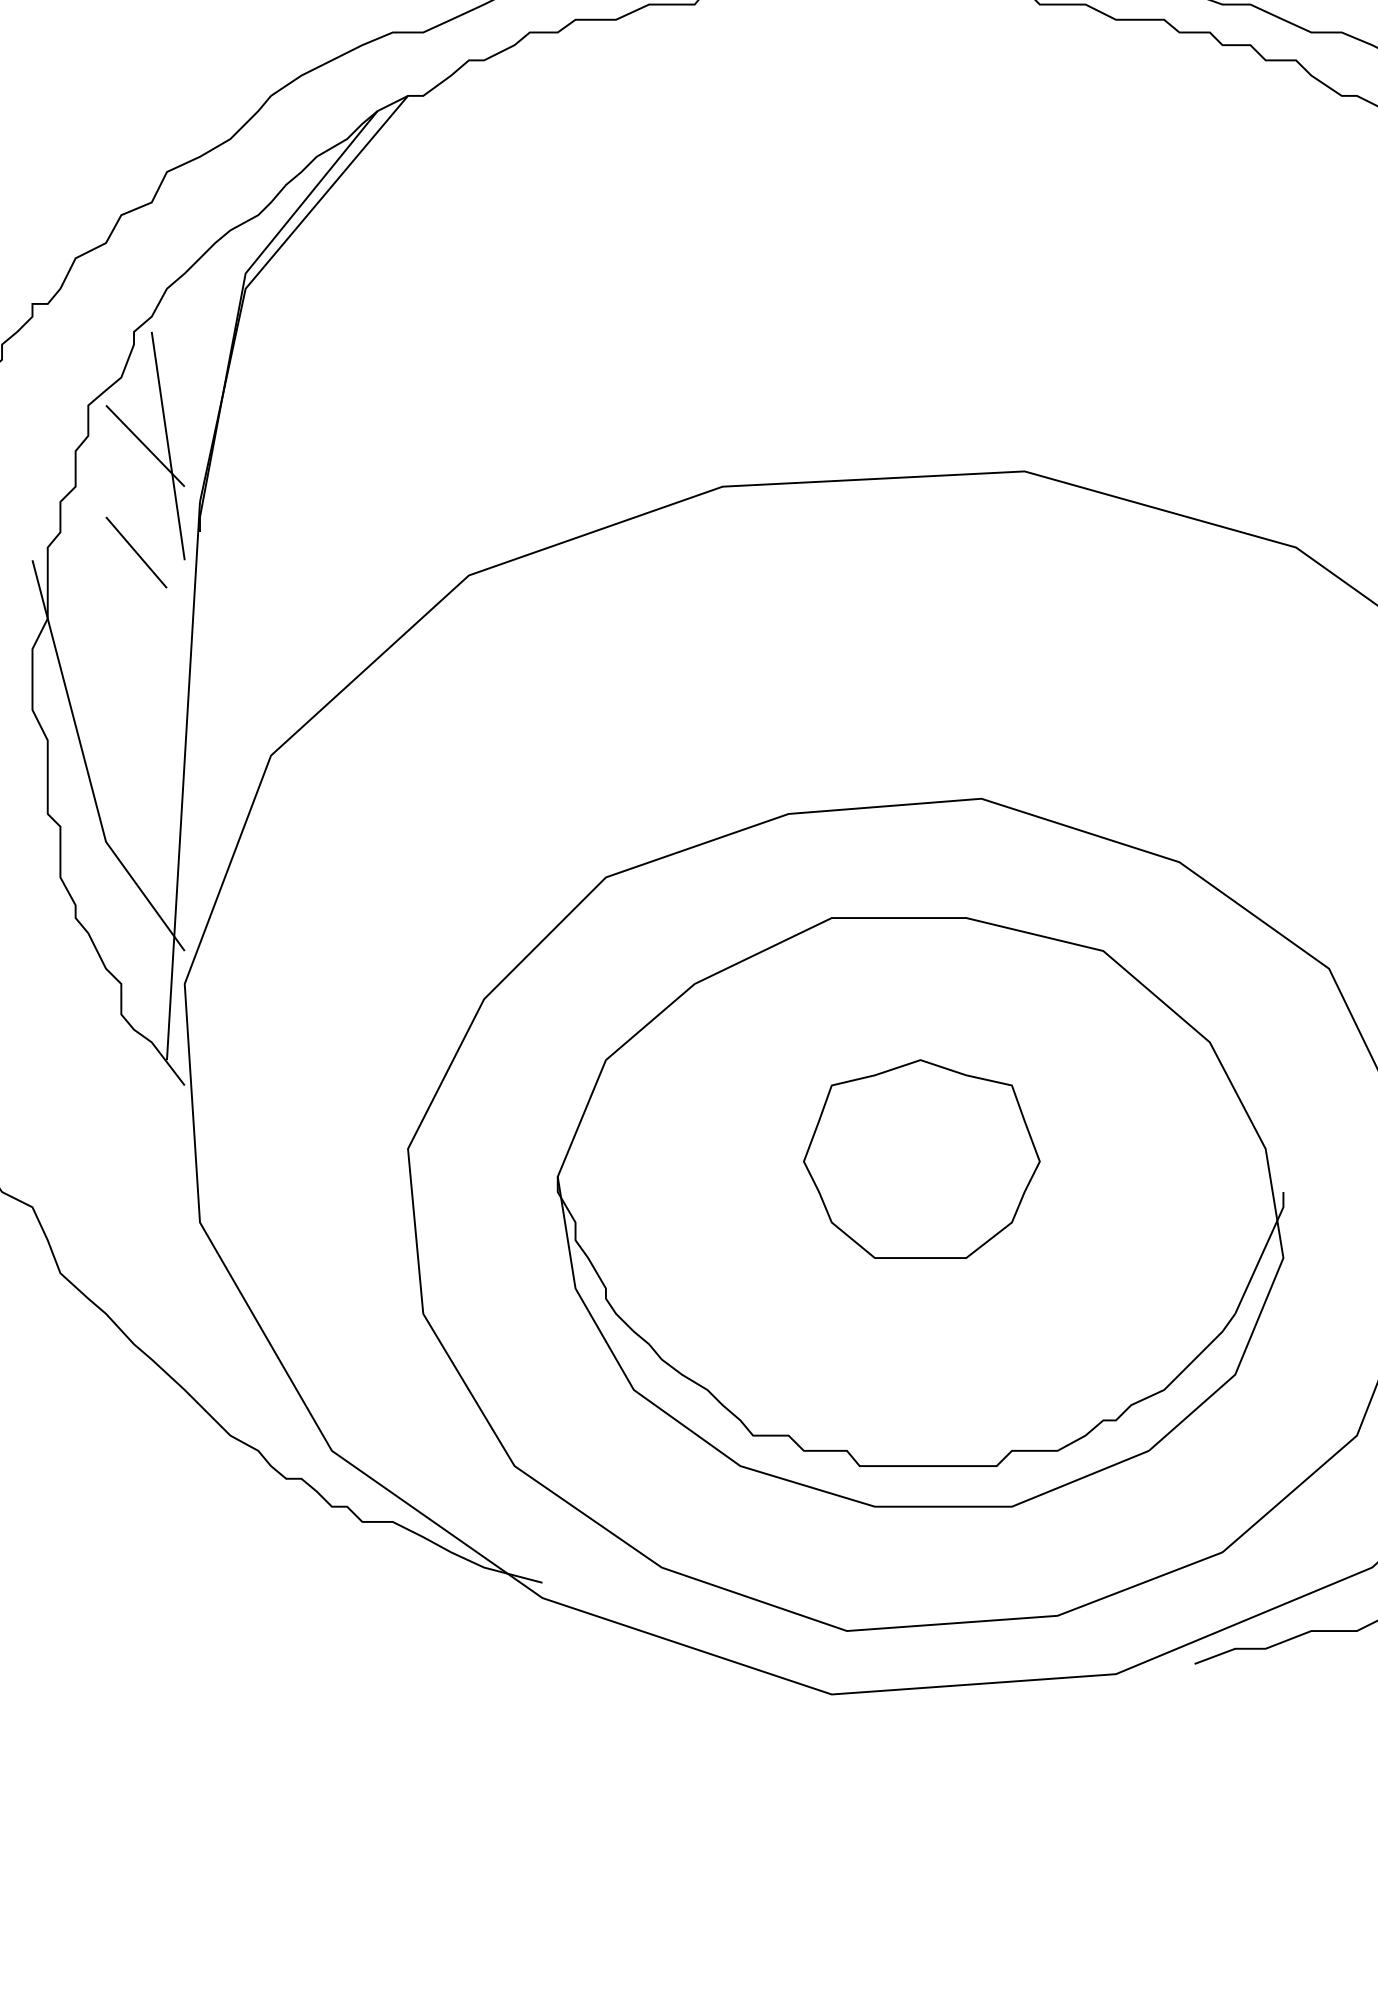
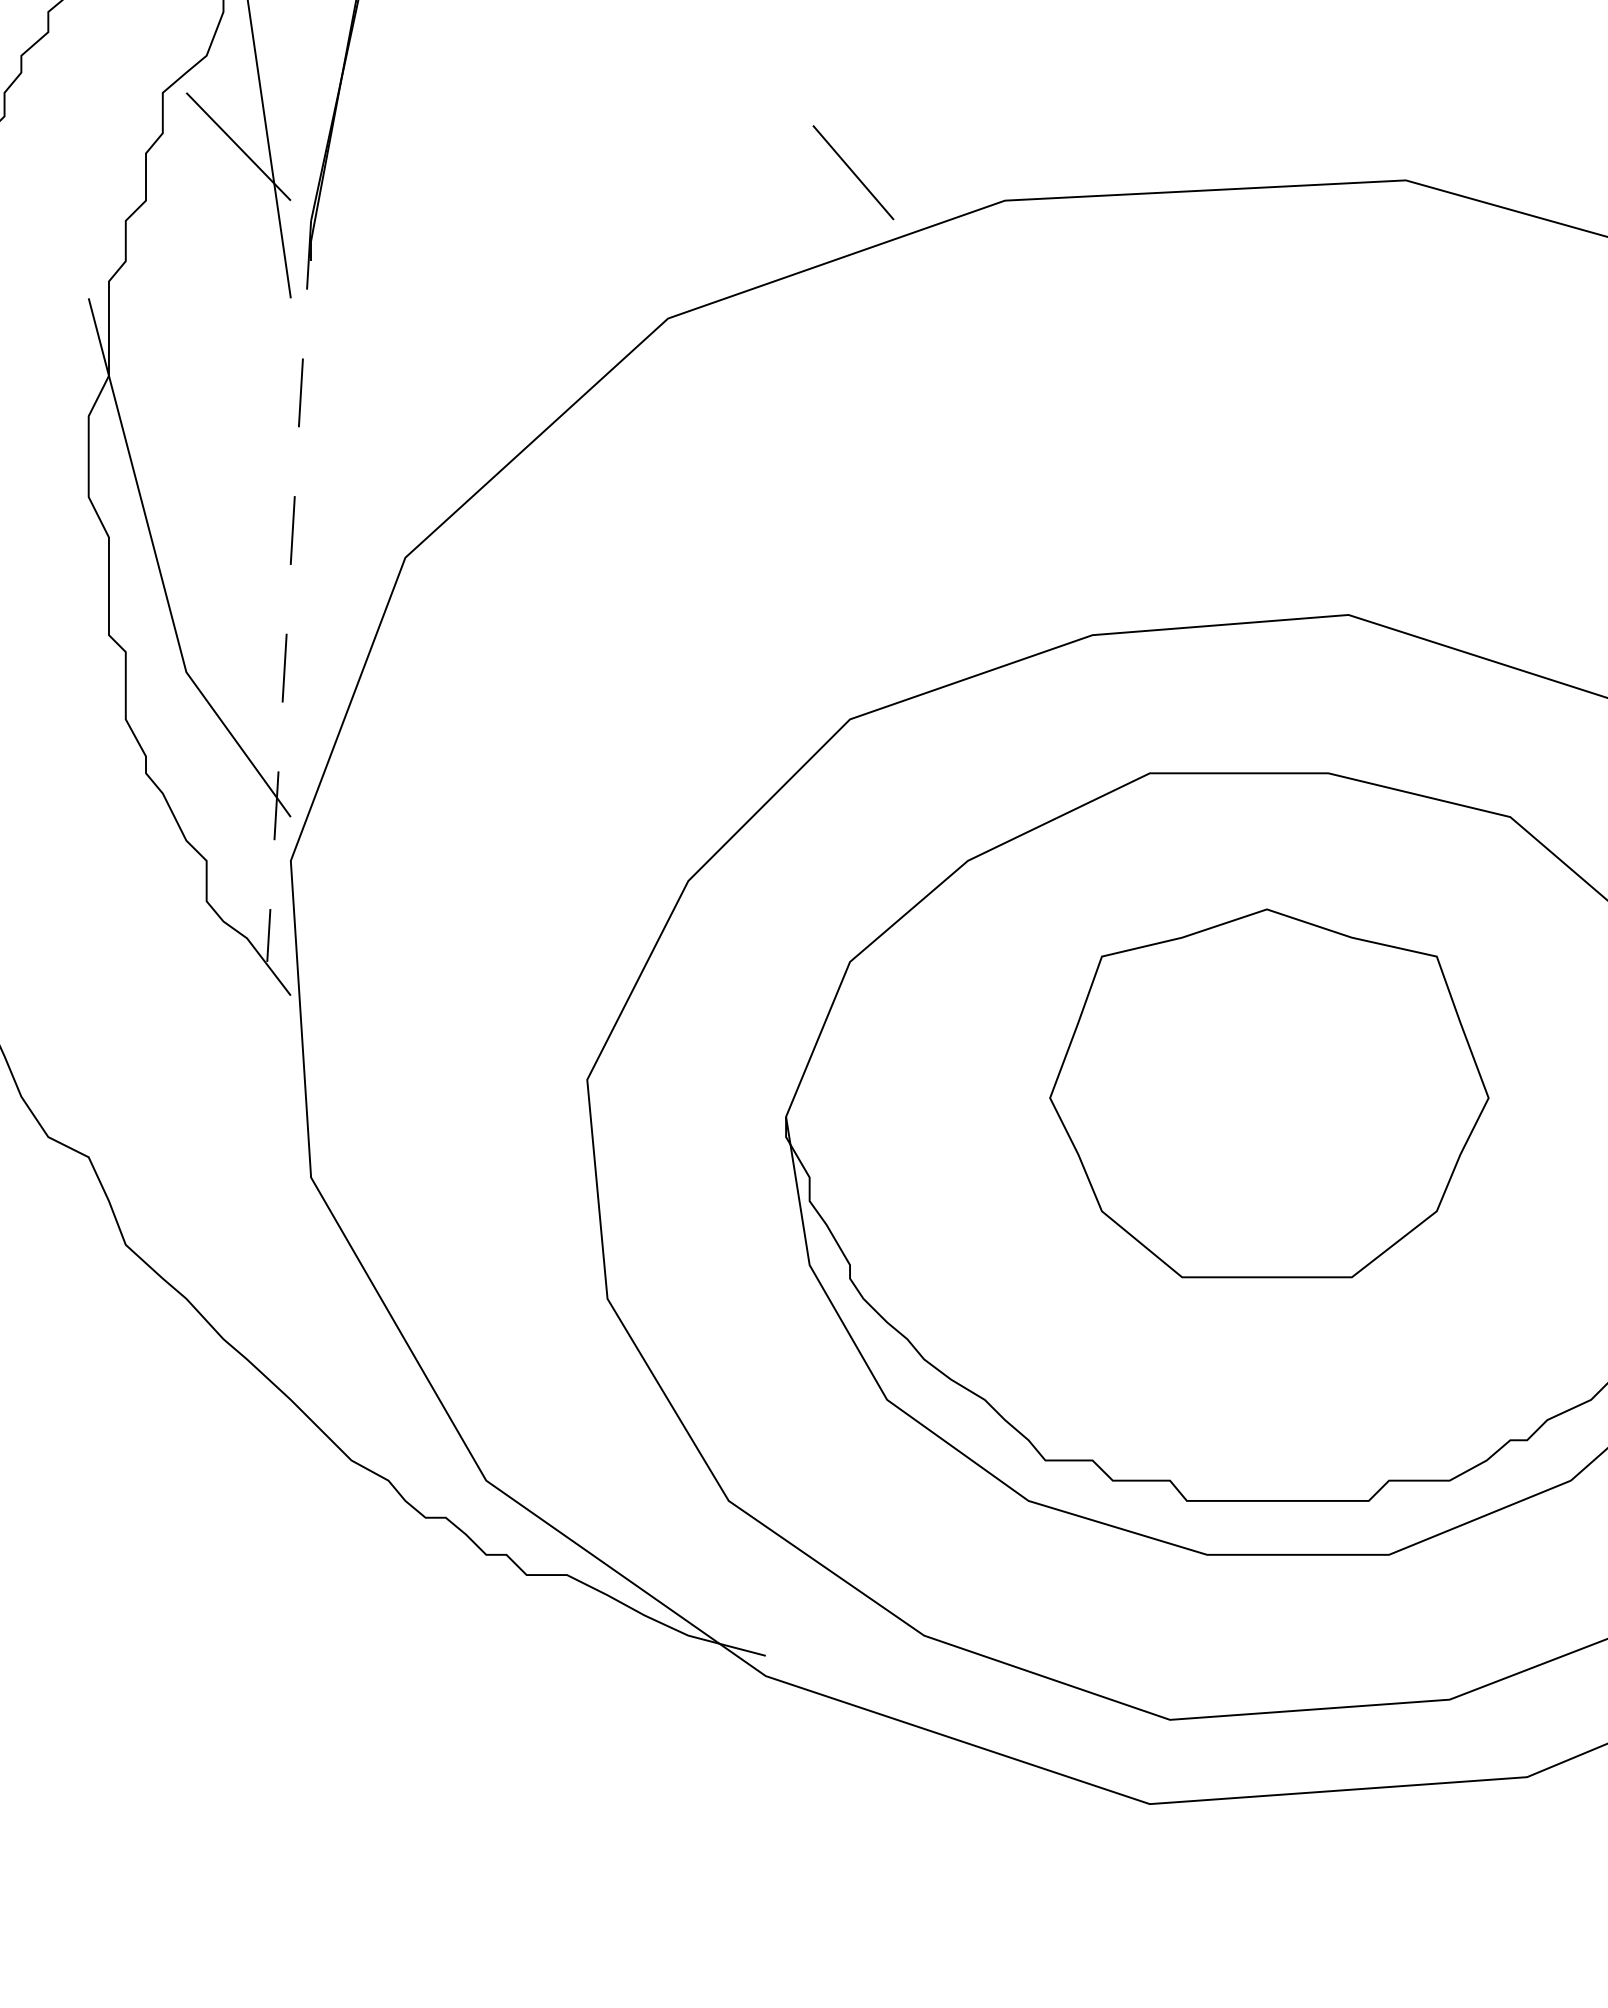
line: (136, 552) -> (853, 172), moved
line: (183, 781) -> (289, 592), solid -> dashed
part: (921, 1158) -> (1268, 1092), size x1.4

